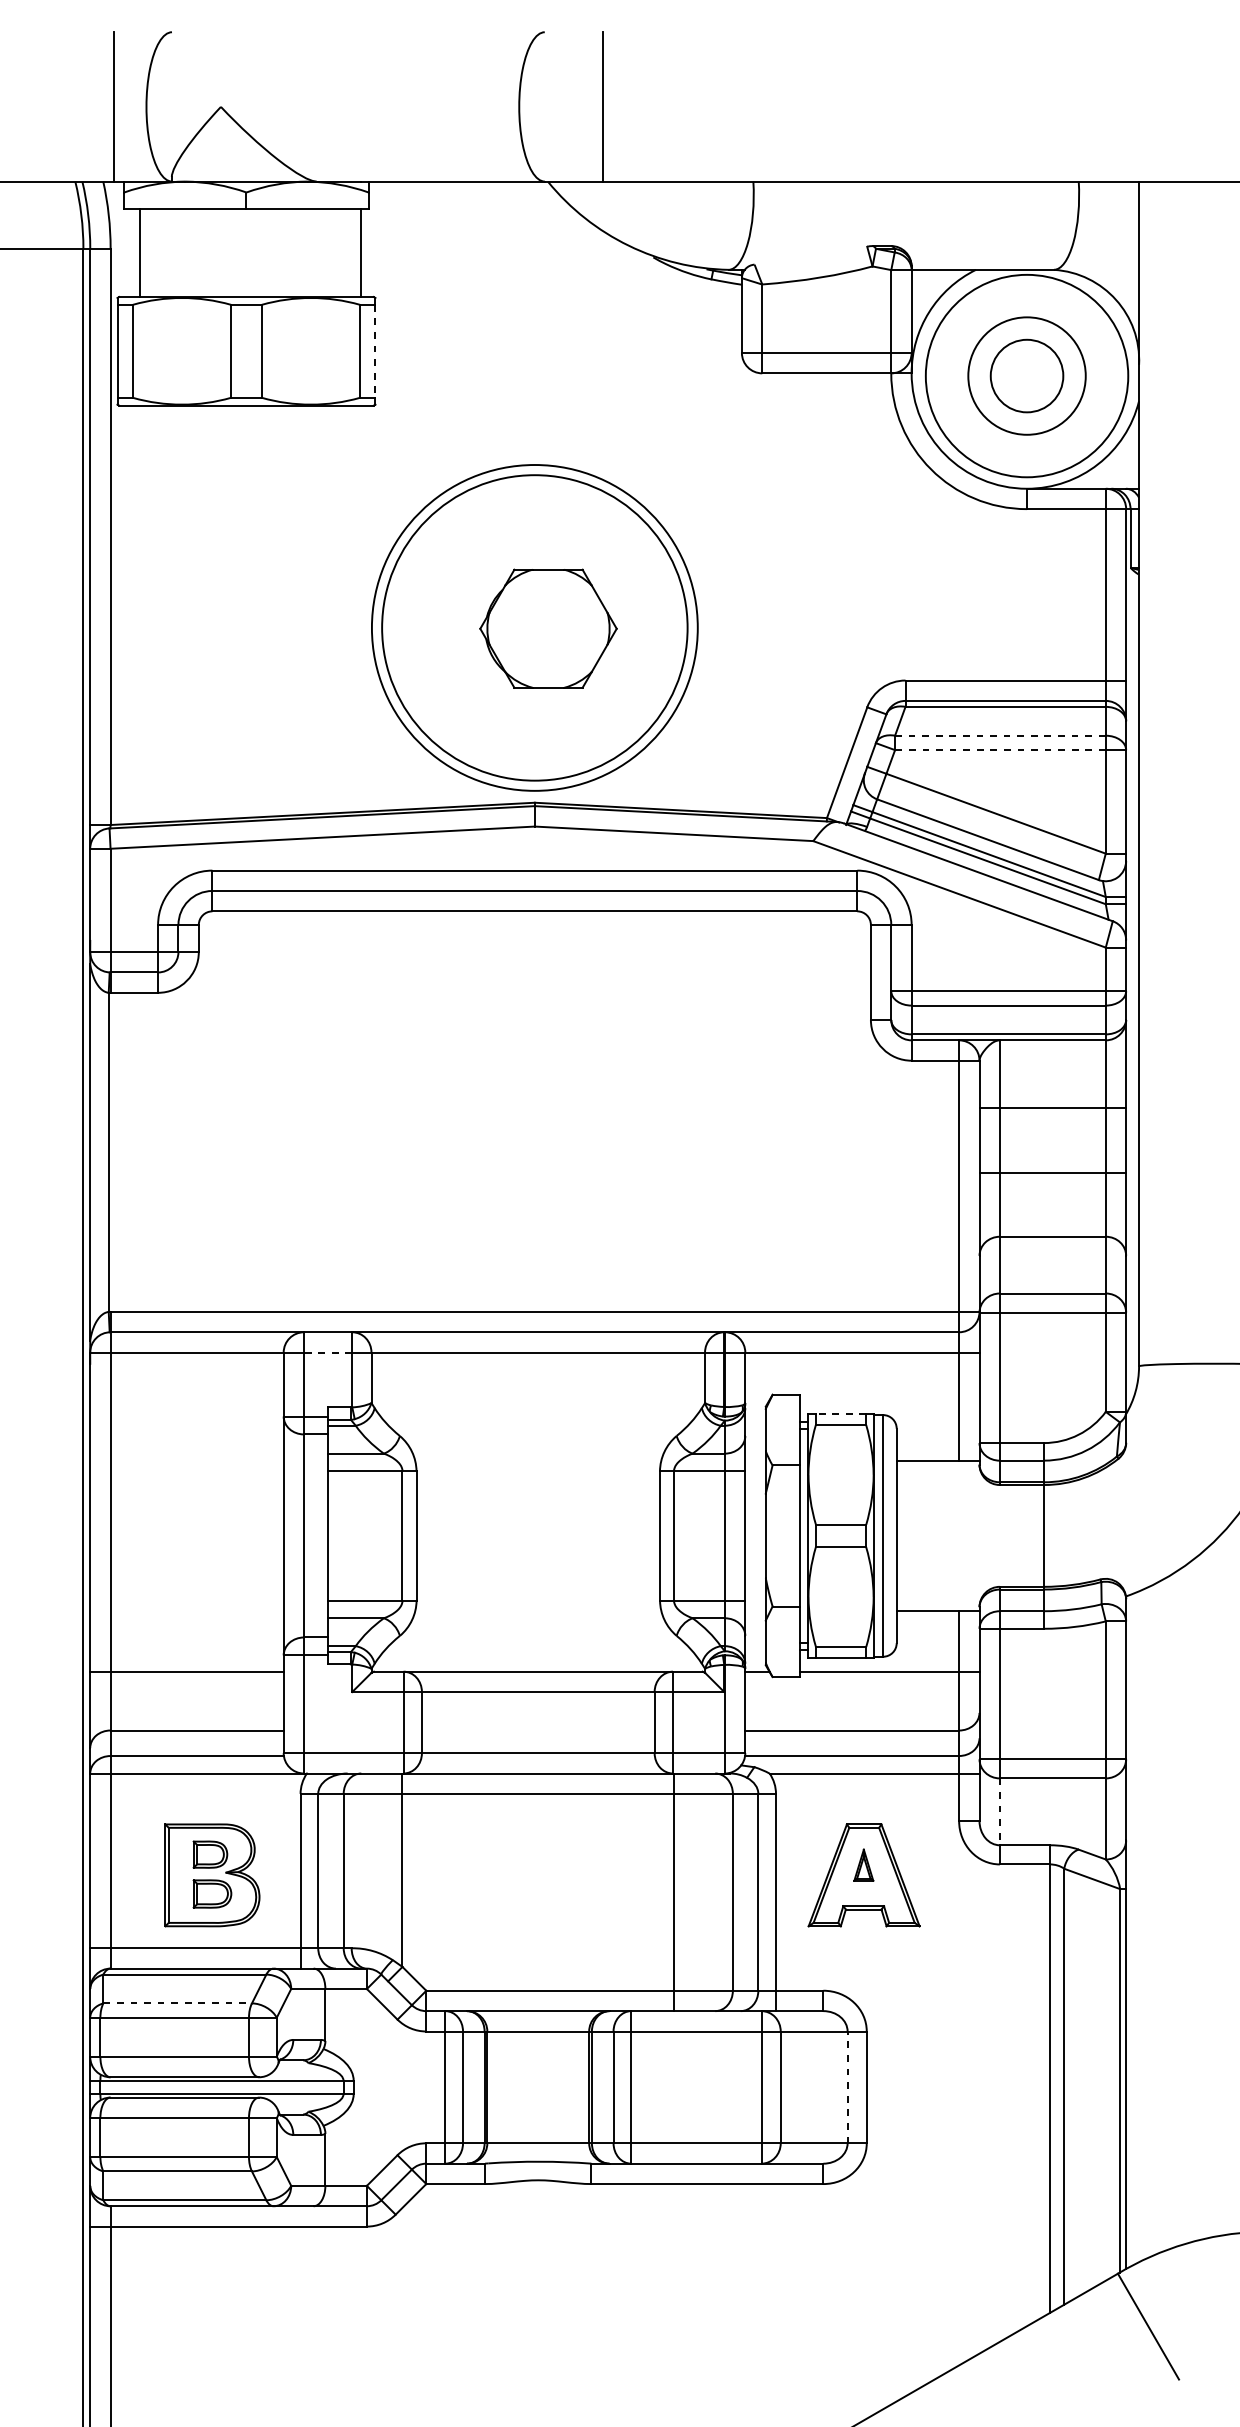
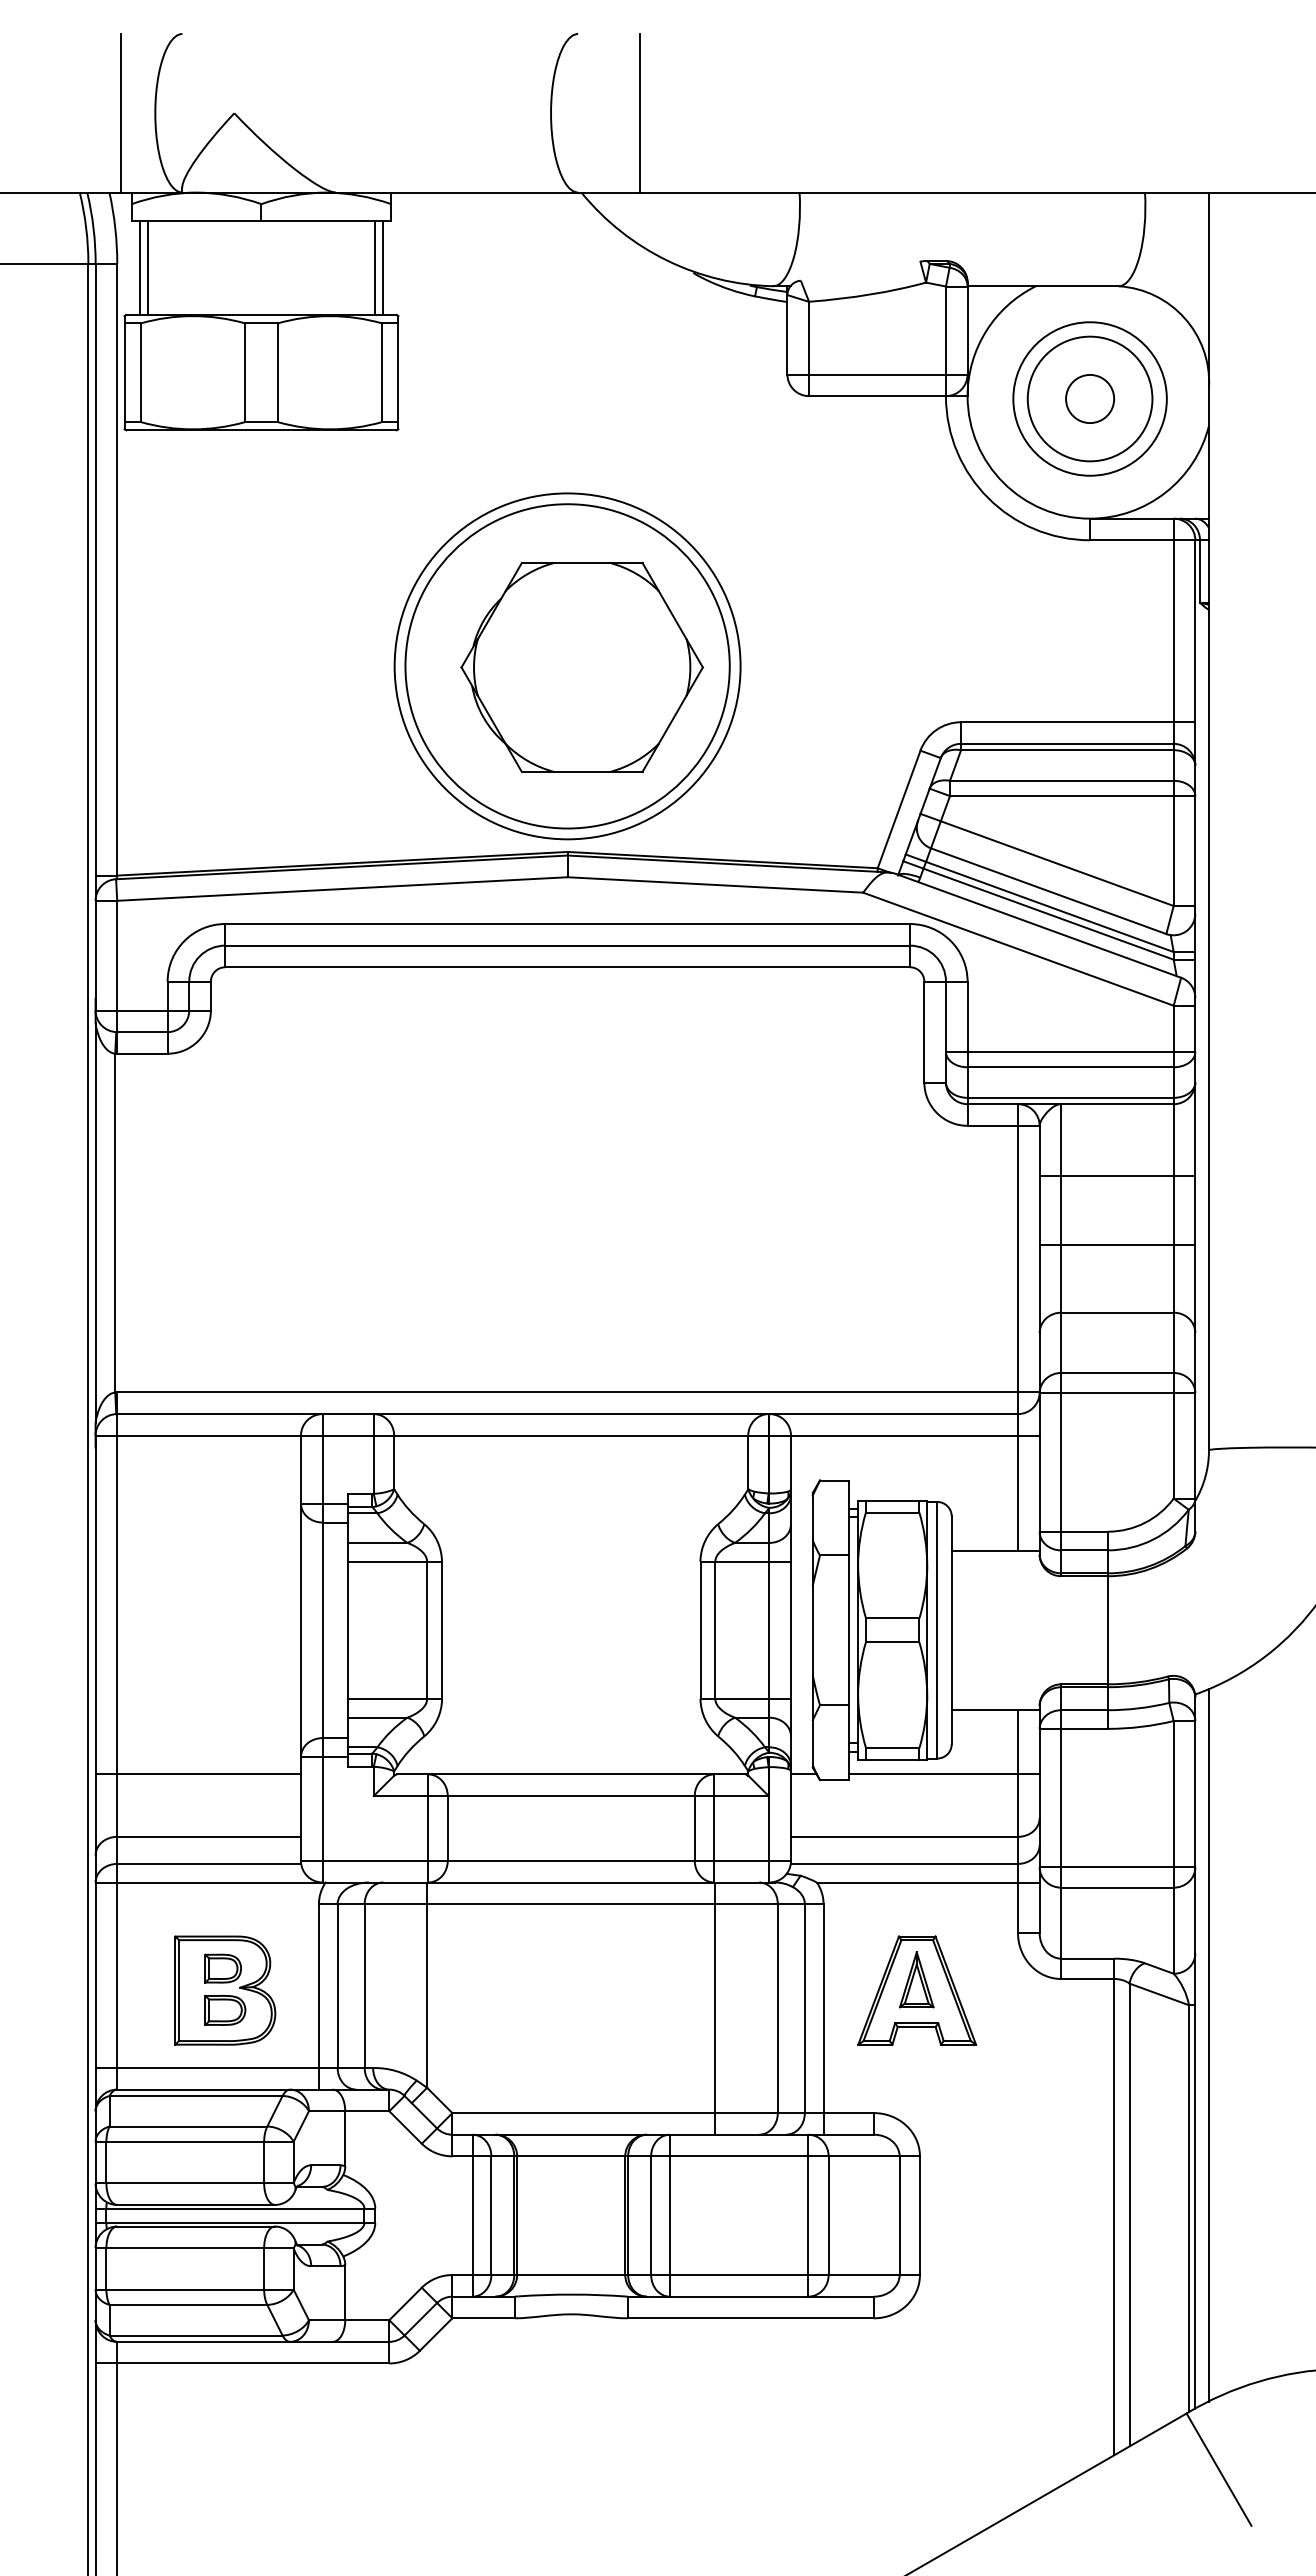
line: (132, 253) -> (140, 268), added
line: (352, 253) -> (374, 268), added
line: (375, 352) -> (398, 373), dashed -> solid
circle: (1026, 375) -> (1089, 398), size x0.71
circle: (1027, 375) -> (1090, 398), size x0.62
part: (547, 628) -> (581, 666), size x1.67
line: (1000, 735) -> (1061, 780), dashed -> solid
line: (1000, 750) -> (1061, 796), dashed -> solid
line: (328, 1352) -> (348, 1435), dashed -> solid
line: (840, 1413) -> (892, 1500), dashed -> solid
line: (1000, 1812) -> (1061, 1923), dashed -> solid
part: (863, 1864) -> (916, 1979), size x1.67
line: (1139, 1927) -> (1209, 2045), added
line: (177, 2003) -> (188, 2126), dashed -> solid
line: (847, 2087) -> (899, 2215), dashed -> solid

